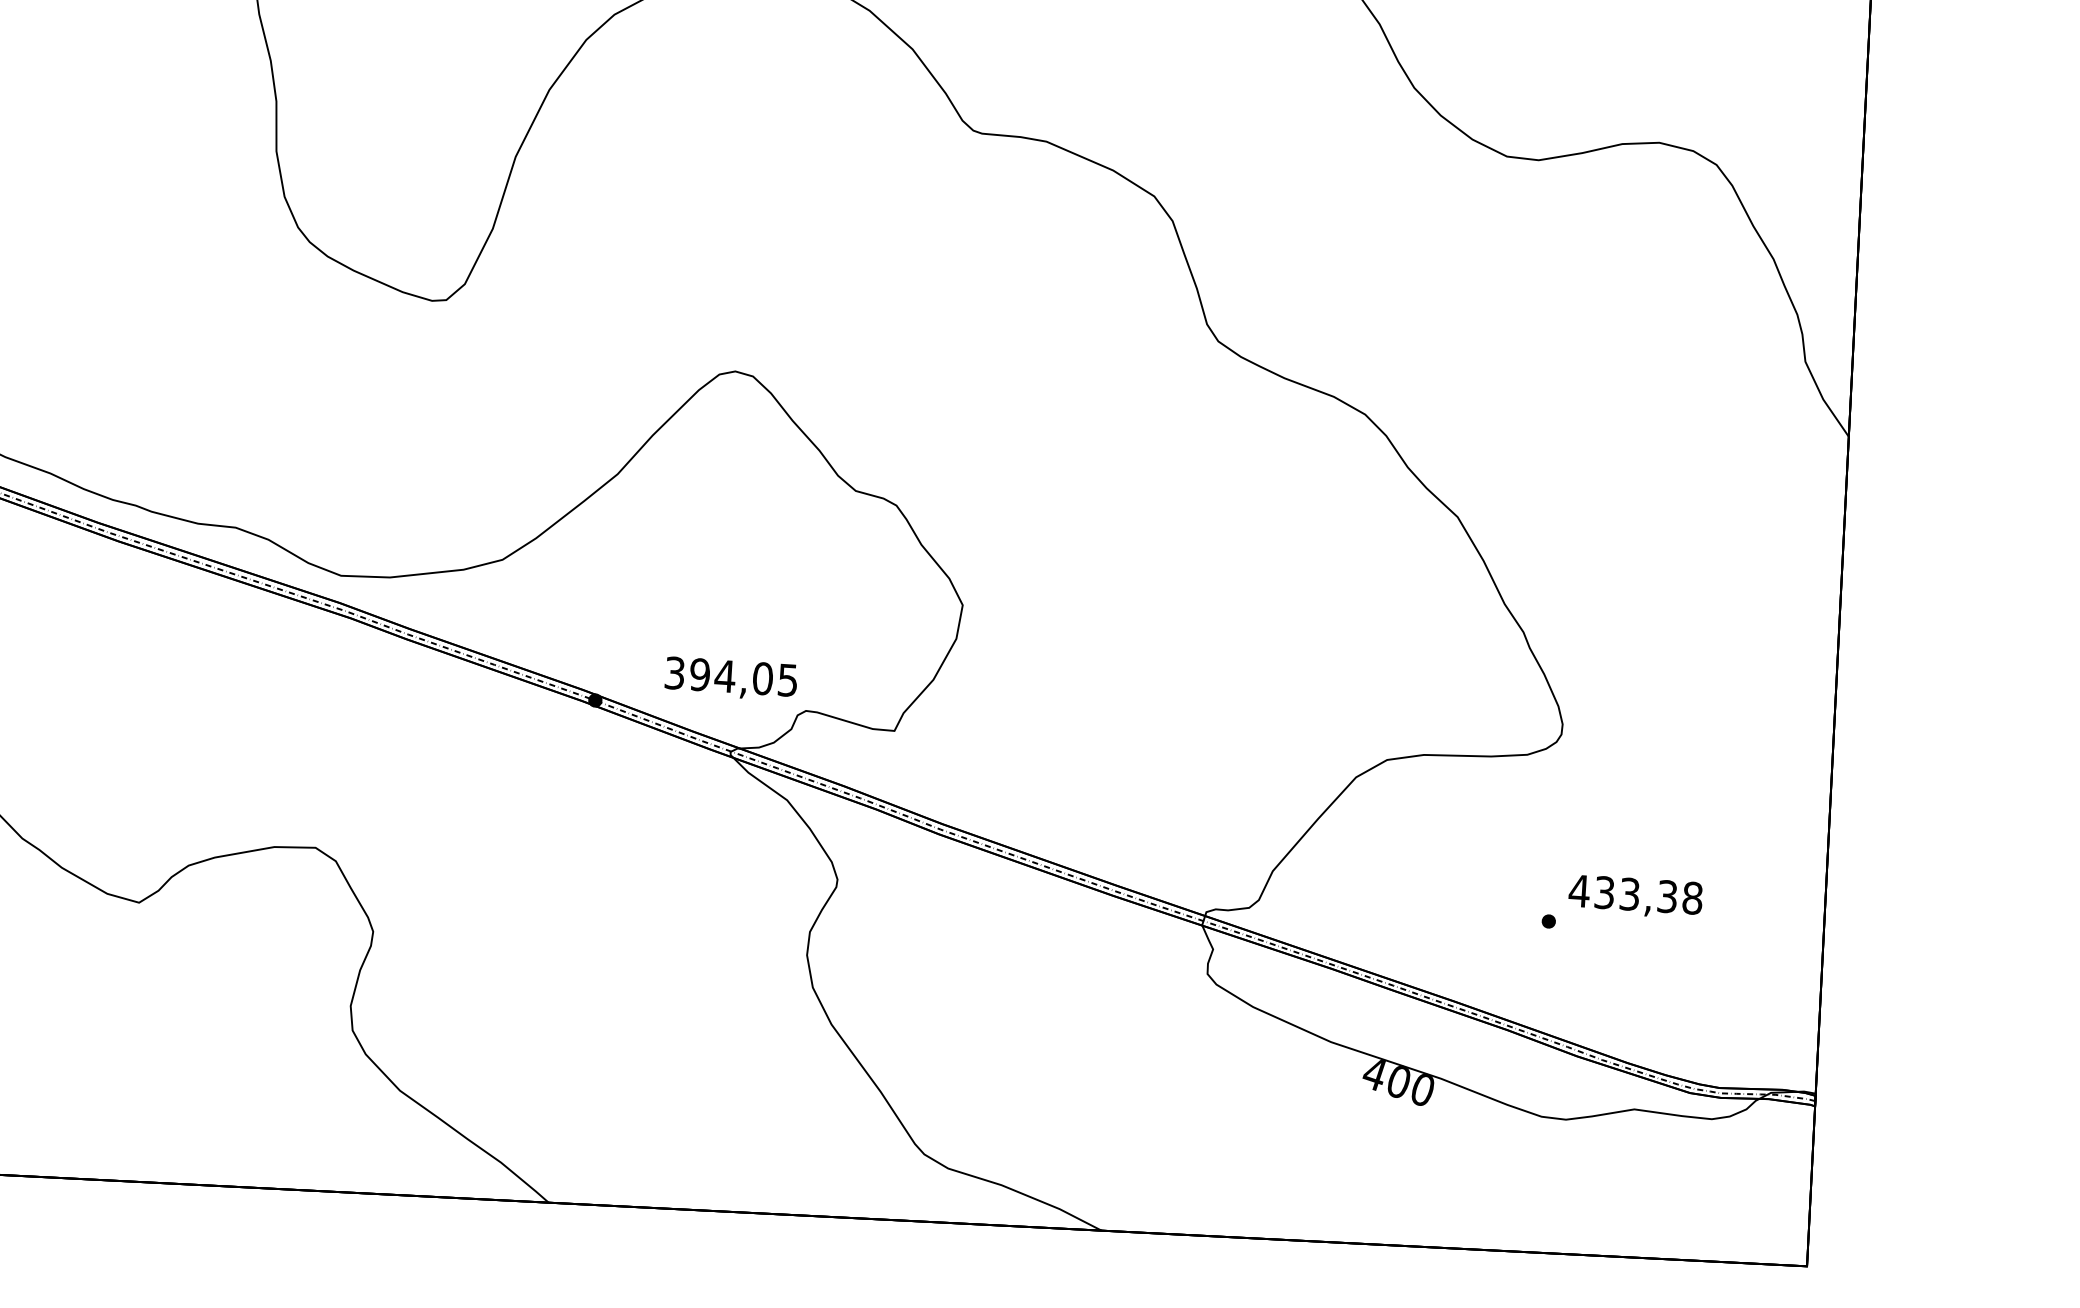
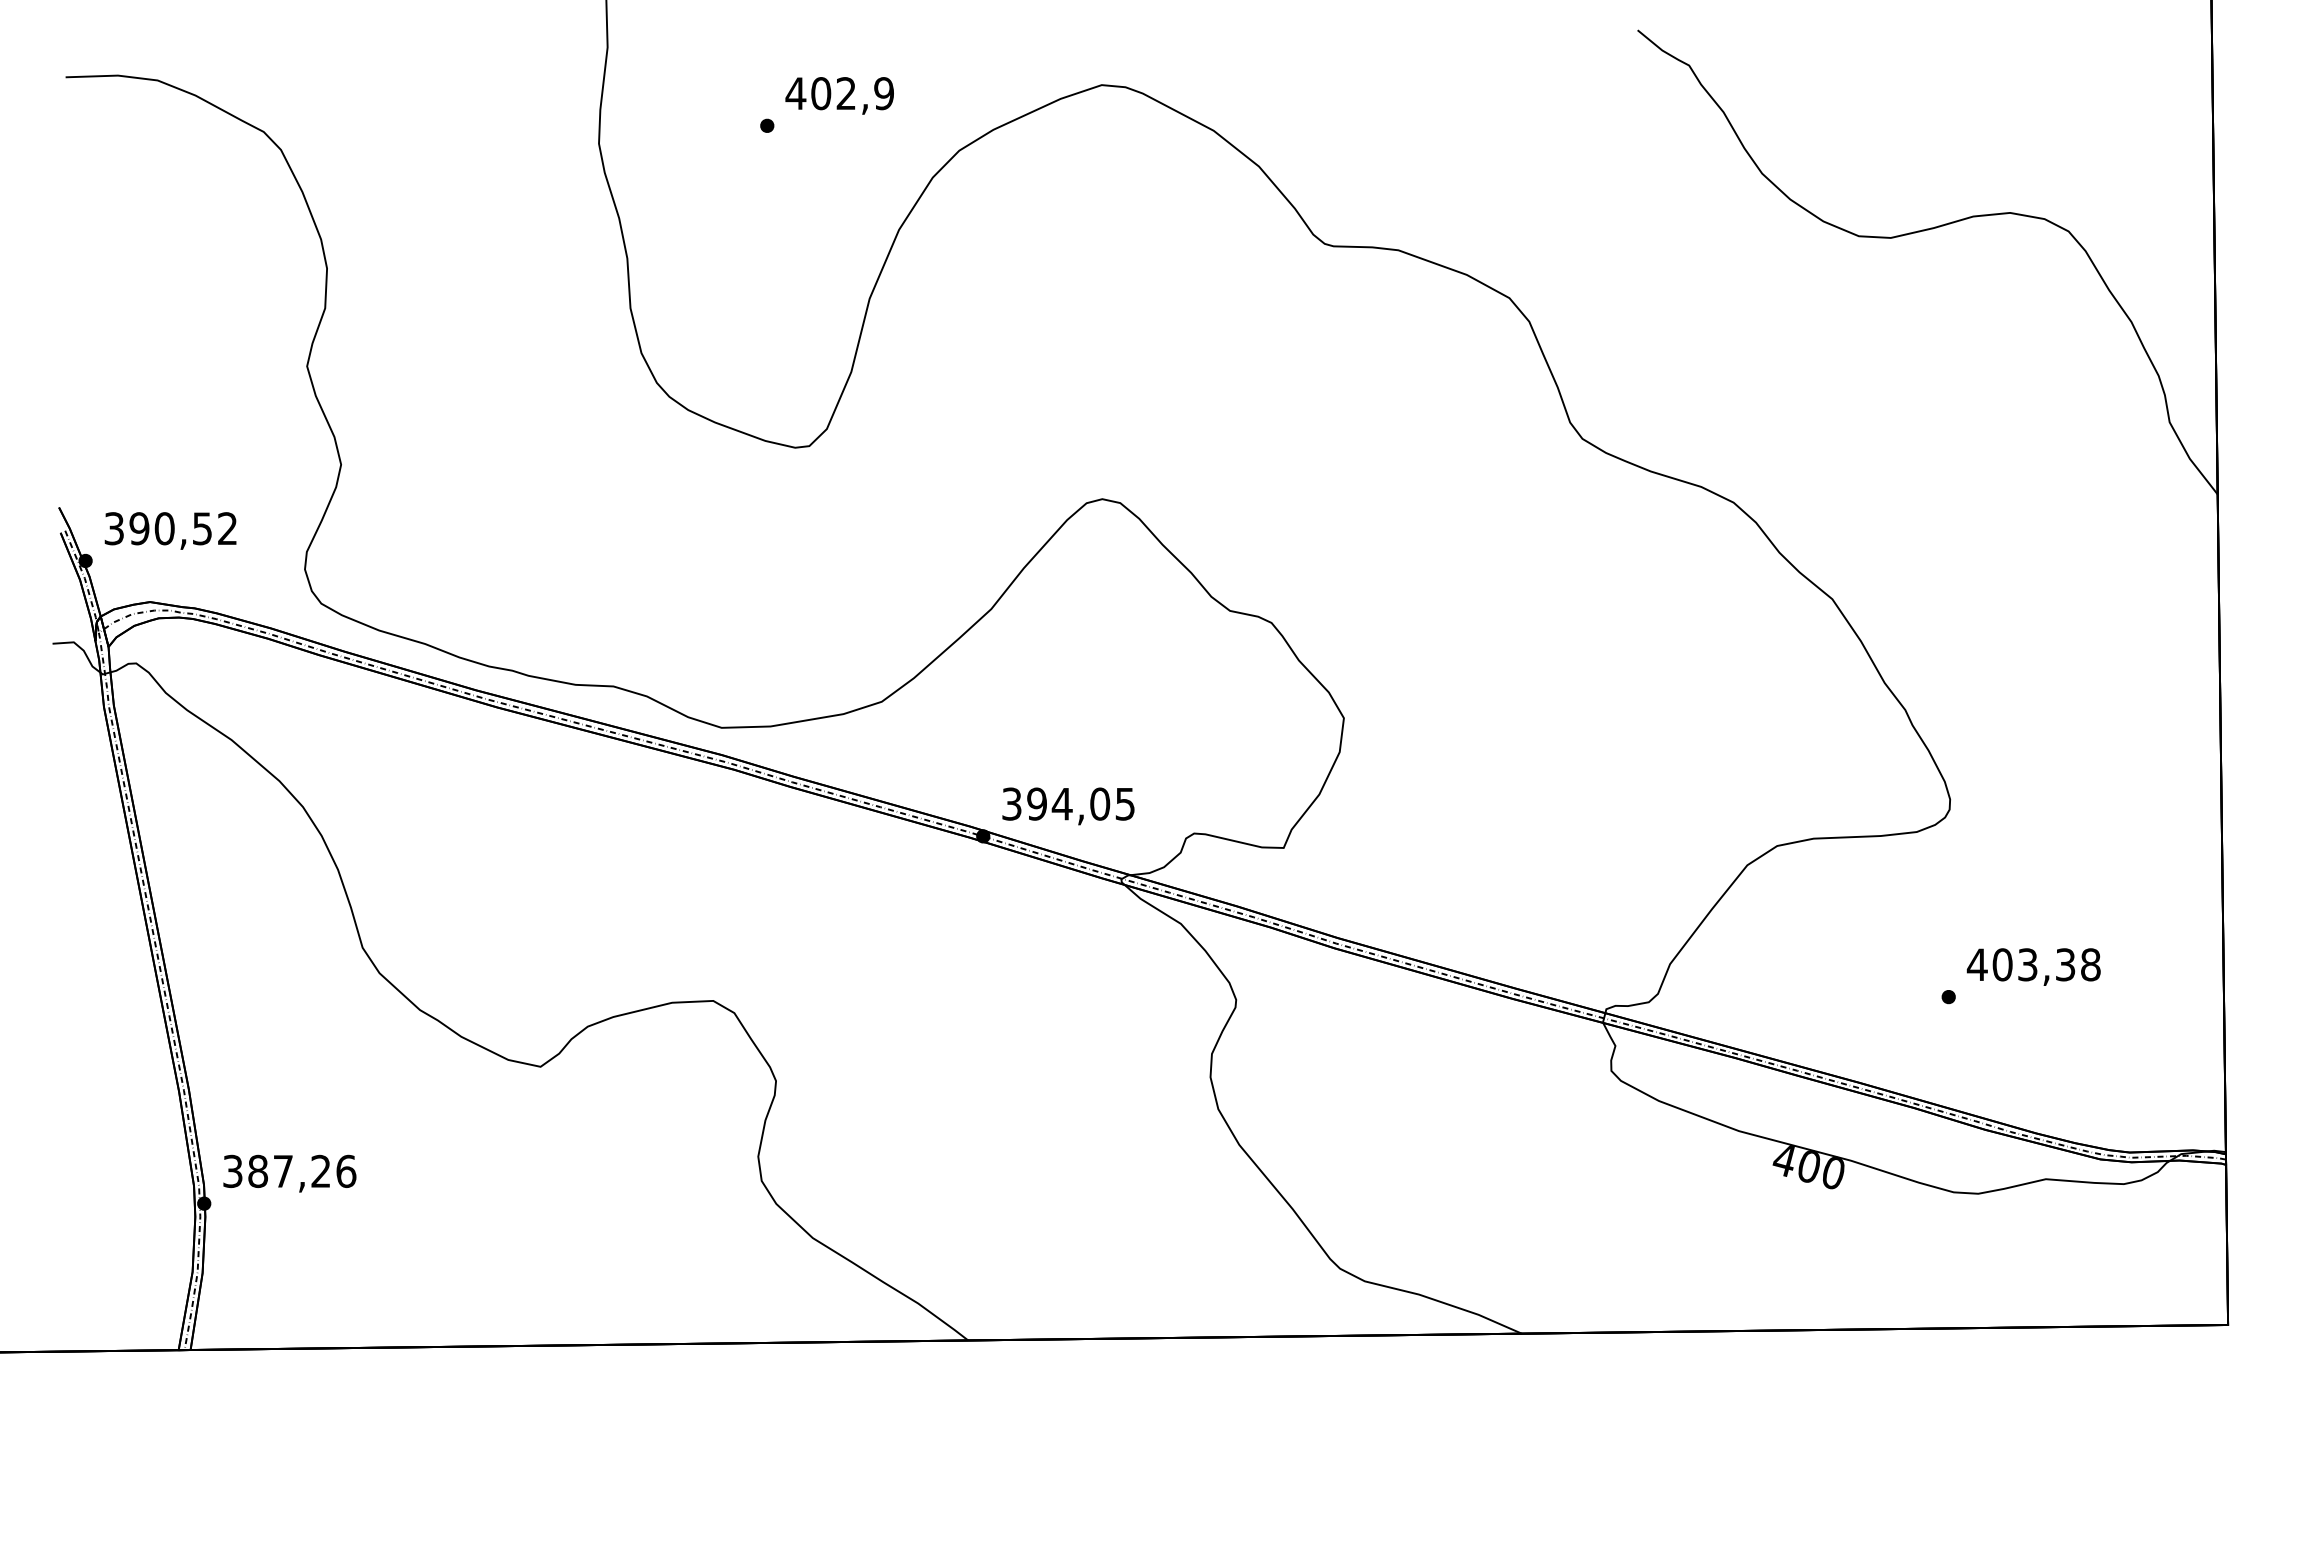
text: (731, 679) -> (1068, 806), moved
text: (1604, 892) -> (2002, 964), 433,38 -> 403,38

